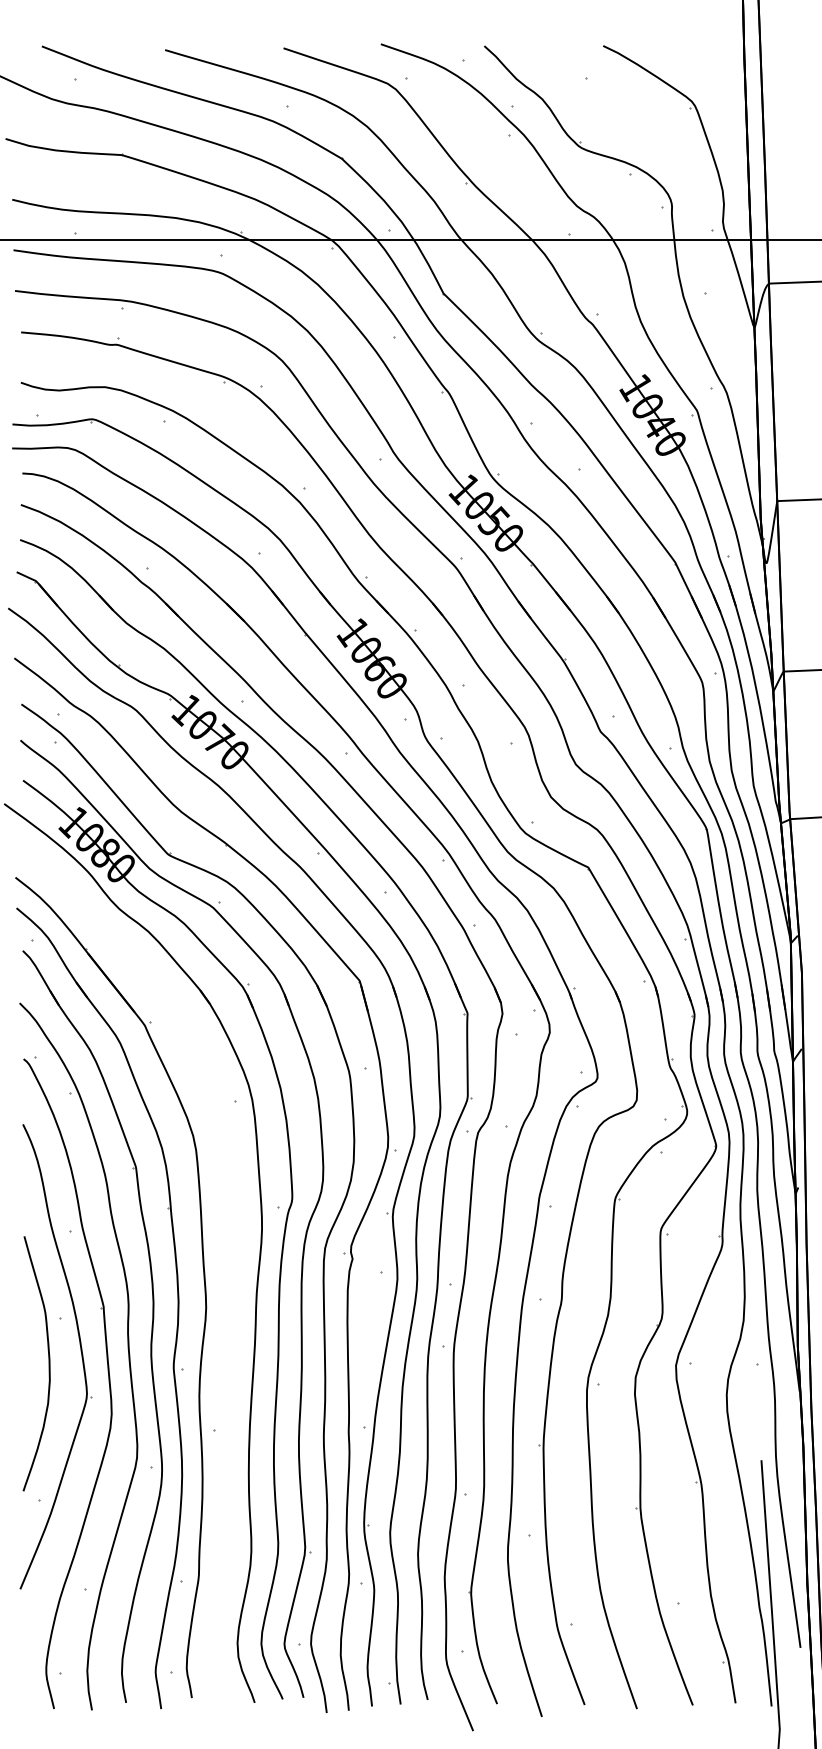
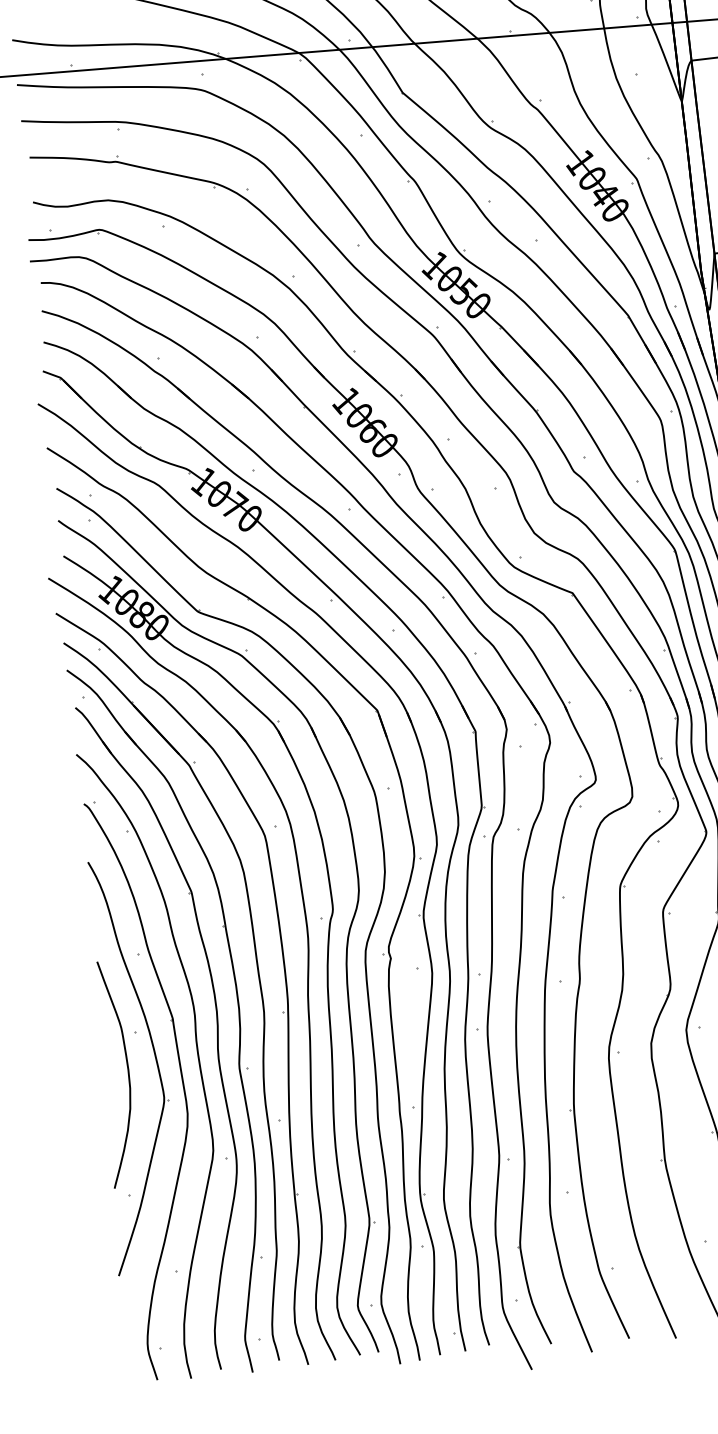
part: (226, 1309) -> (282, 1012), added

